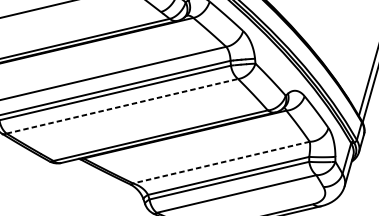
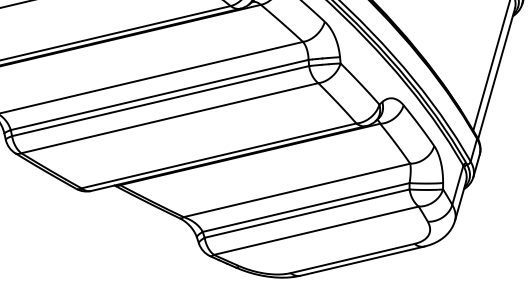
line: (122, 106) -> (169, 118), dashed -> solid
line: (221, 162) -> (296, 190), dashed -> solid

